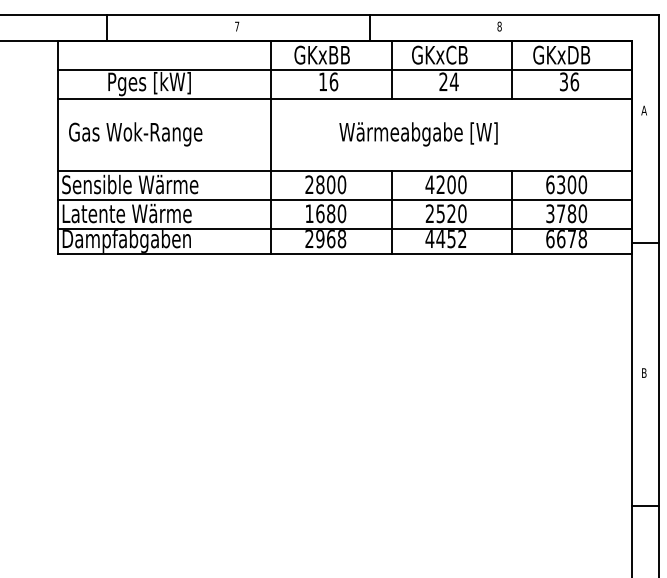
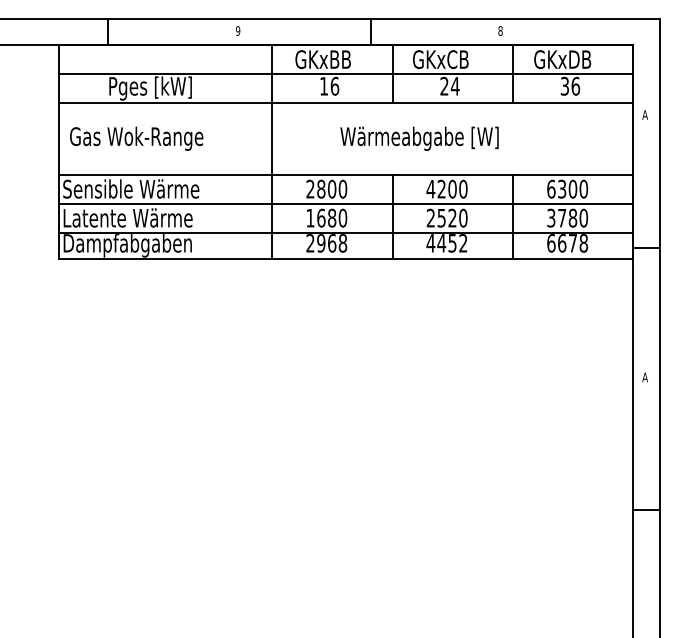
text: (236, 26) -> (237, 30), 7 -> 9
text: (643, 373) -> (644, 377), B -> A

